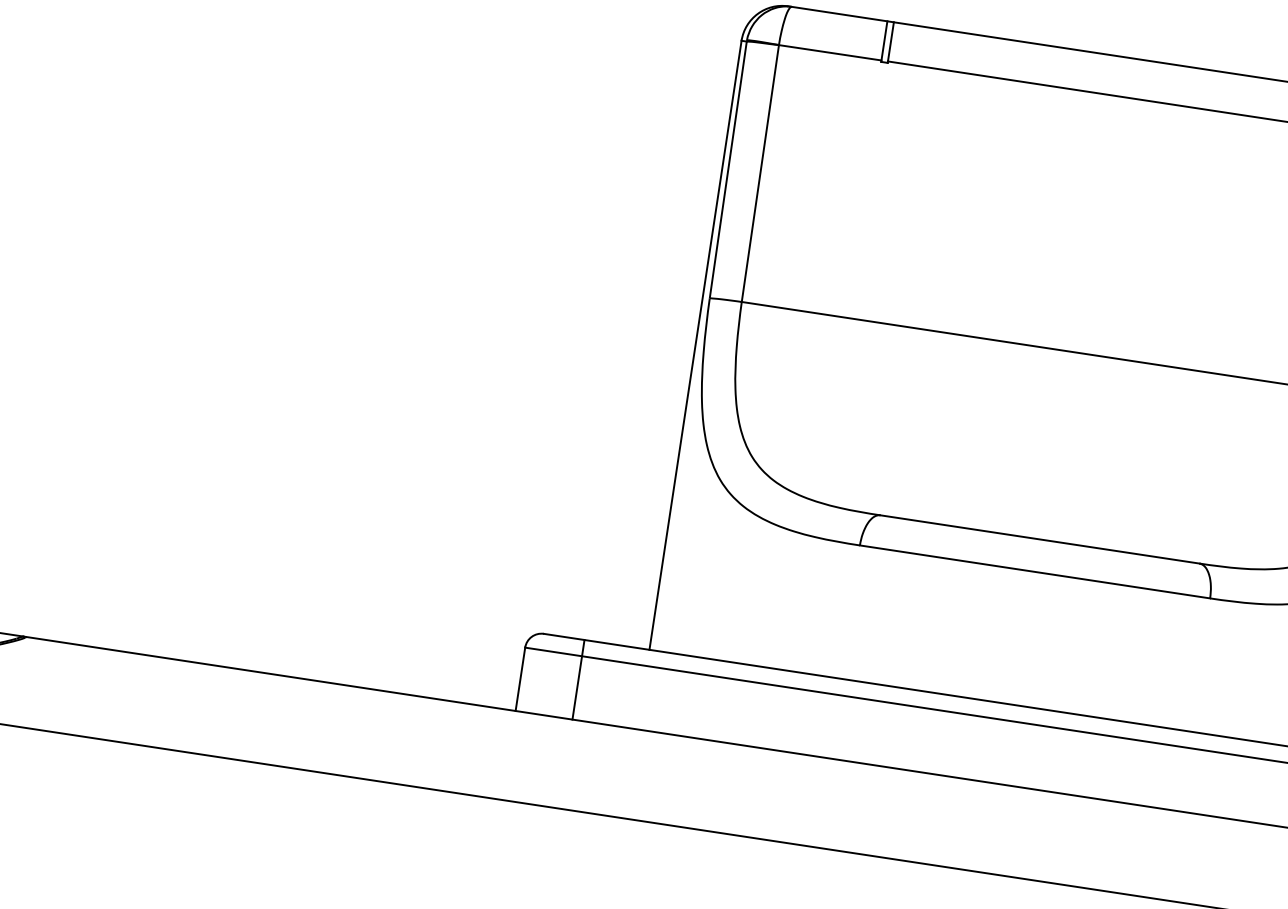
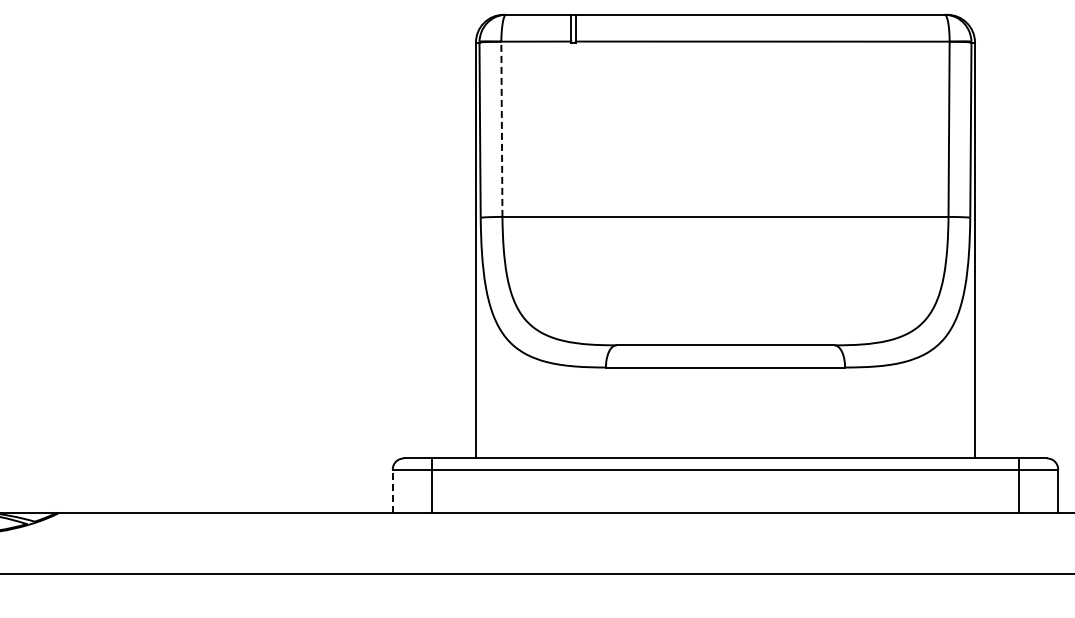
line: (759, 173) -> (501, 129), solid -> dashed
line: (519, 679) -> (392, 491), solid -> dashed

